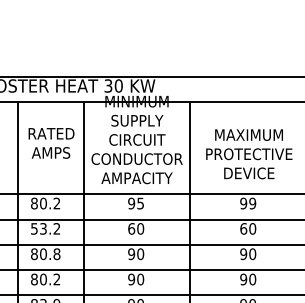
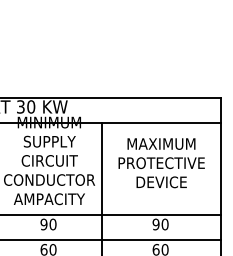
text: (249, 154) -> (161, 163), moved
text: (140, 203) -> (52, 224), 95 -> 90
text: (252, 203) -> (164, 224), 99 -> 90

